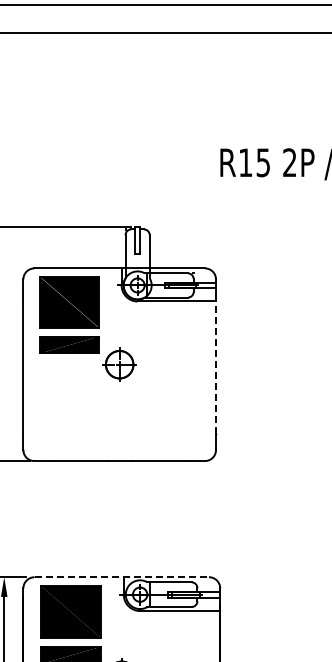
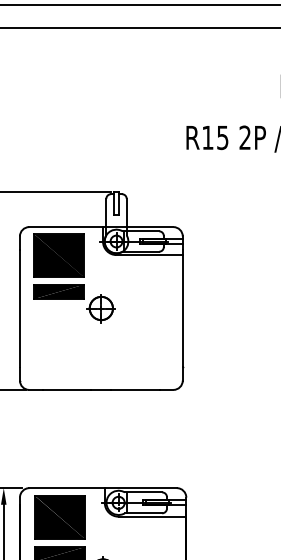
line: (216, 365) -> (183, 309), dashed -> solid
line: (122, 577) -> (103, 488), dashed -> solid

